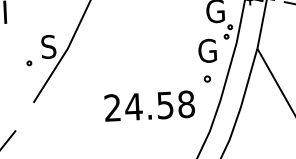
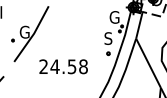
text: (49, 45) -> (24, 31), S -> G
text: (207, 50) -> (109, 38), G -> S
text: (149, 105) -> (63, 66), moved

